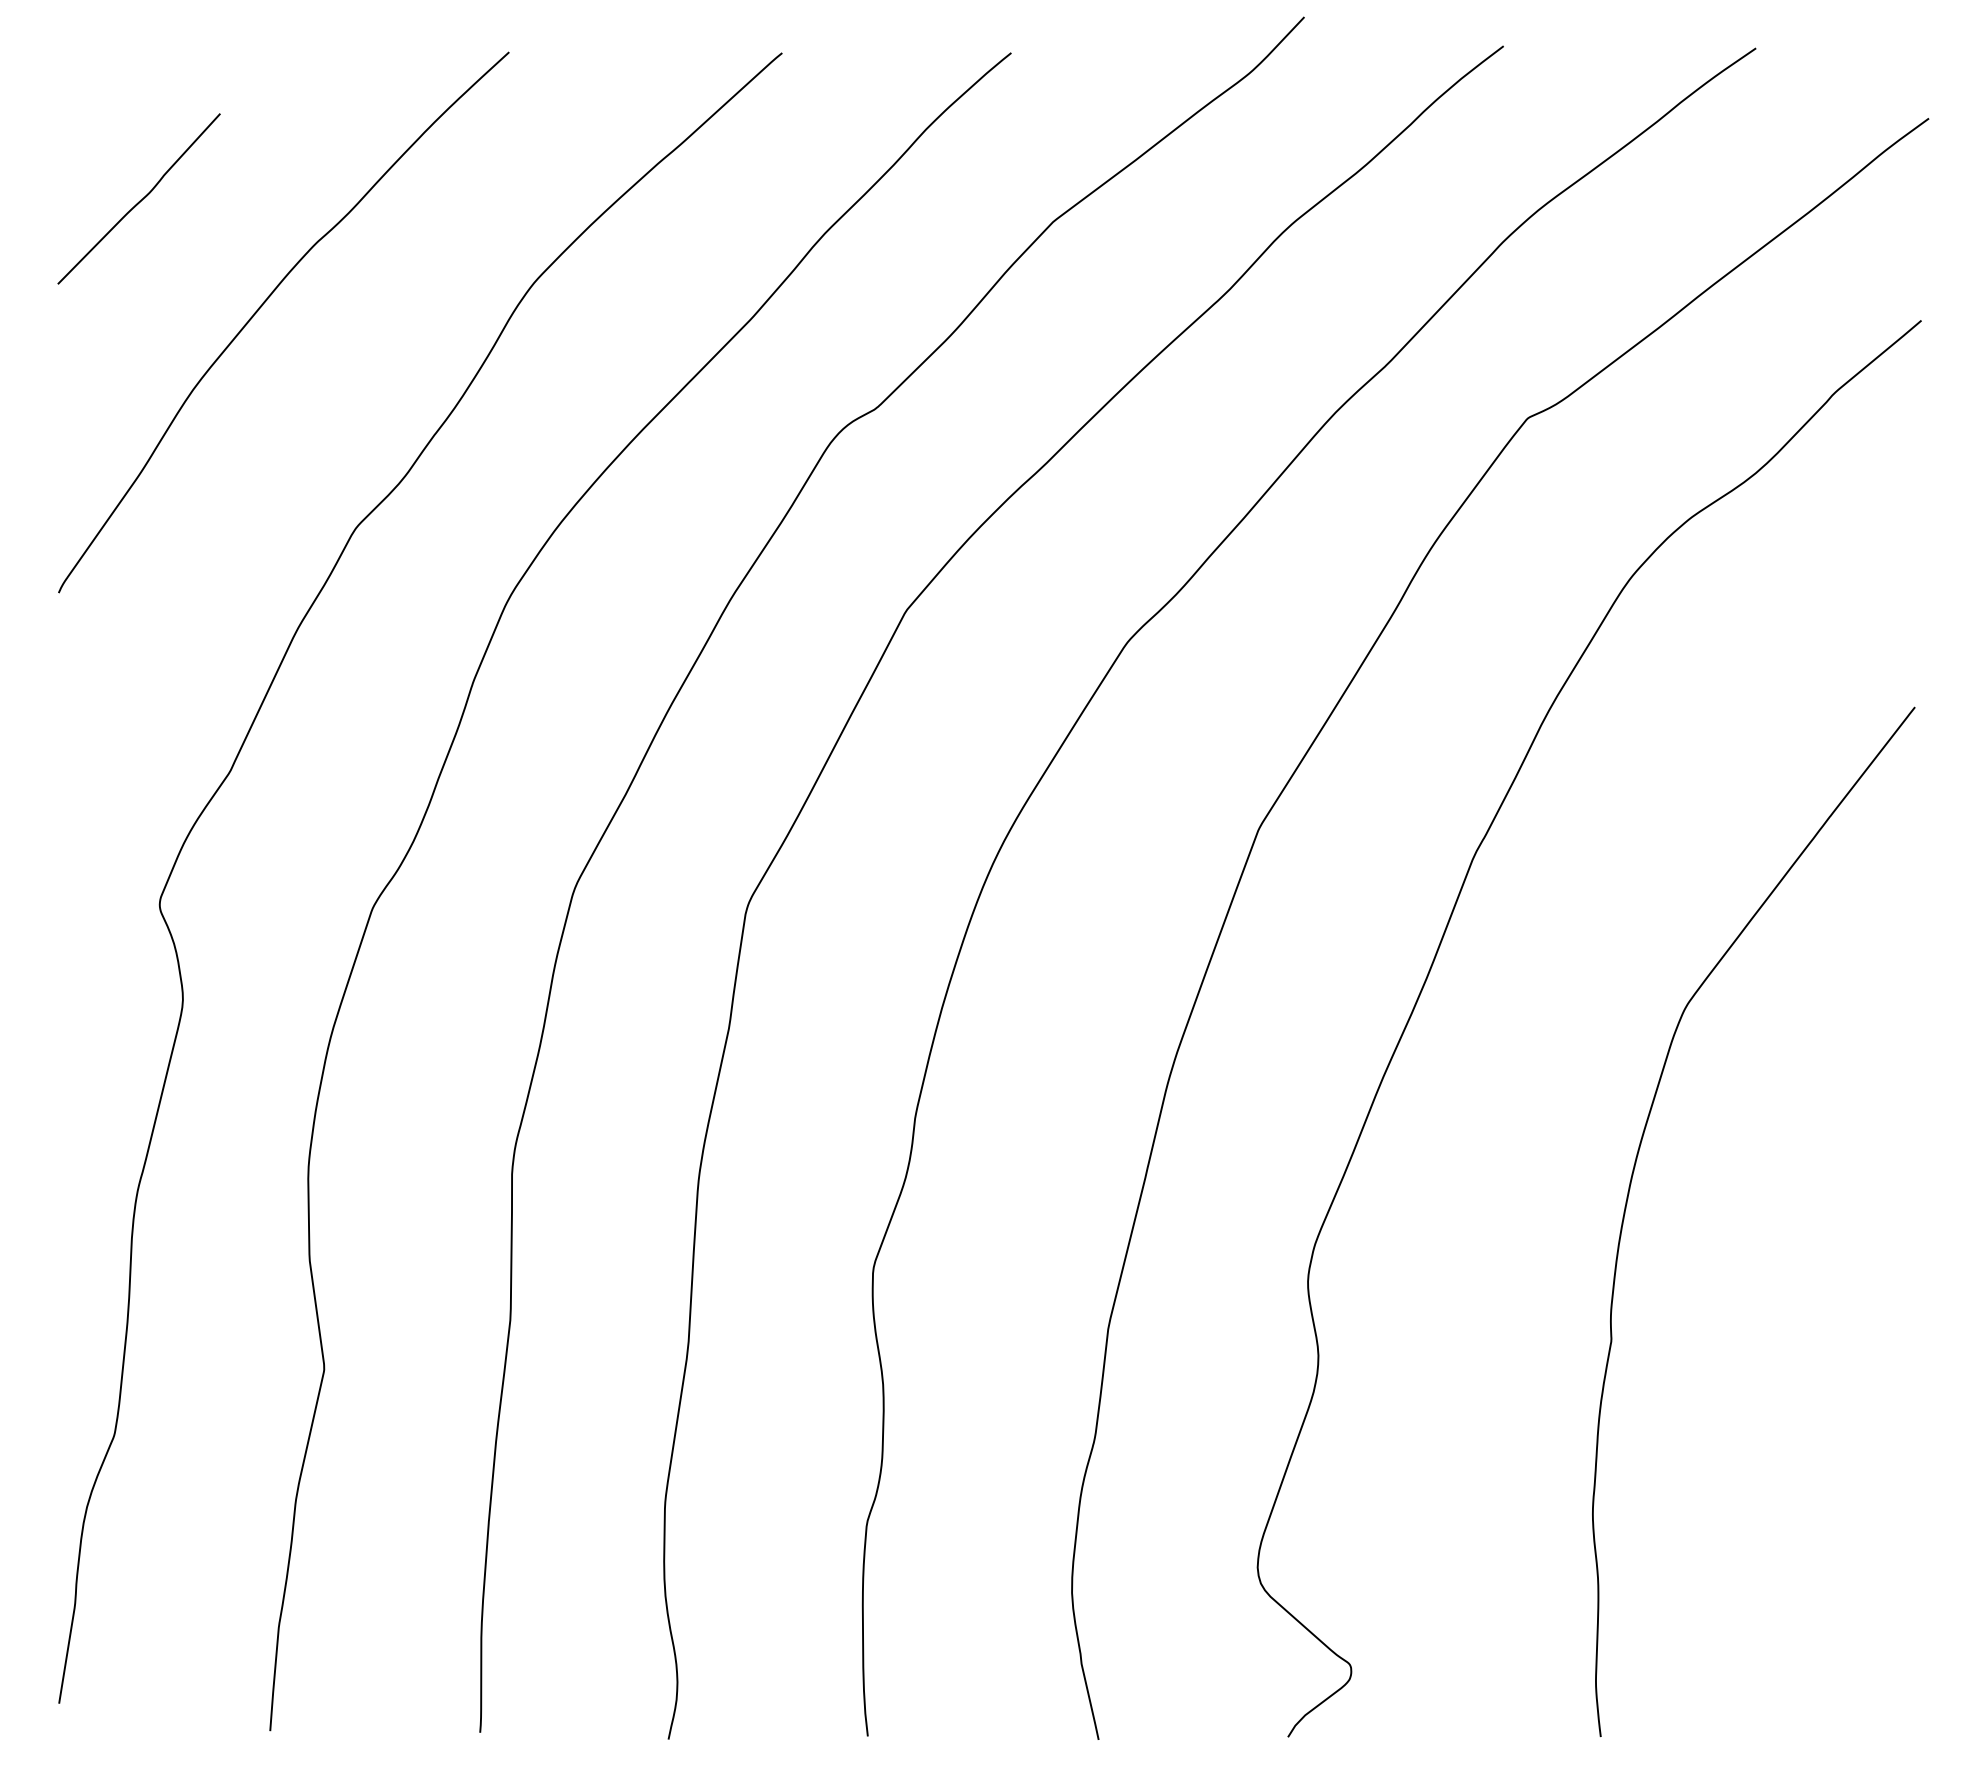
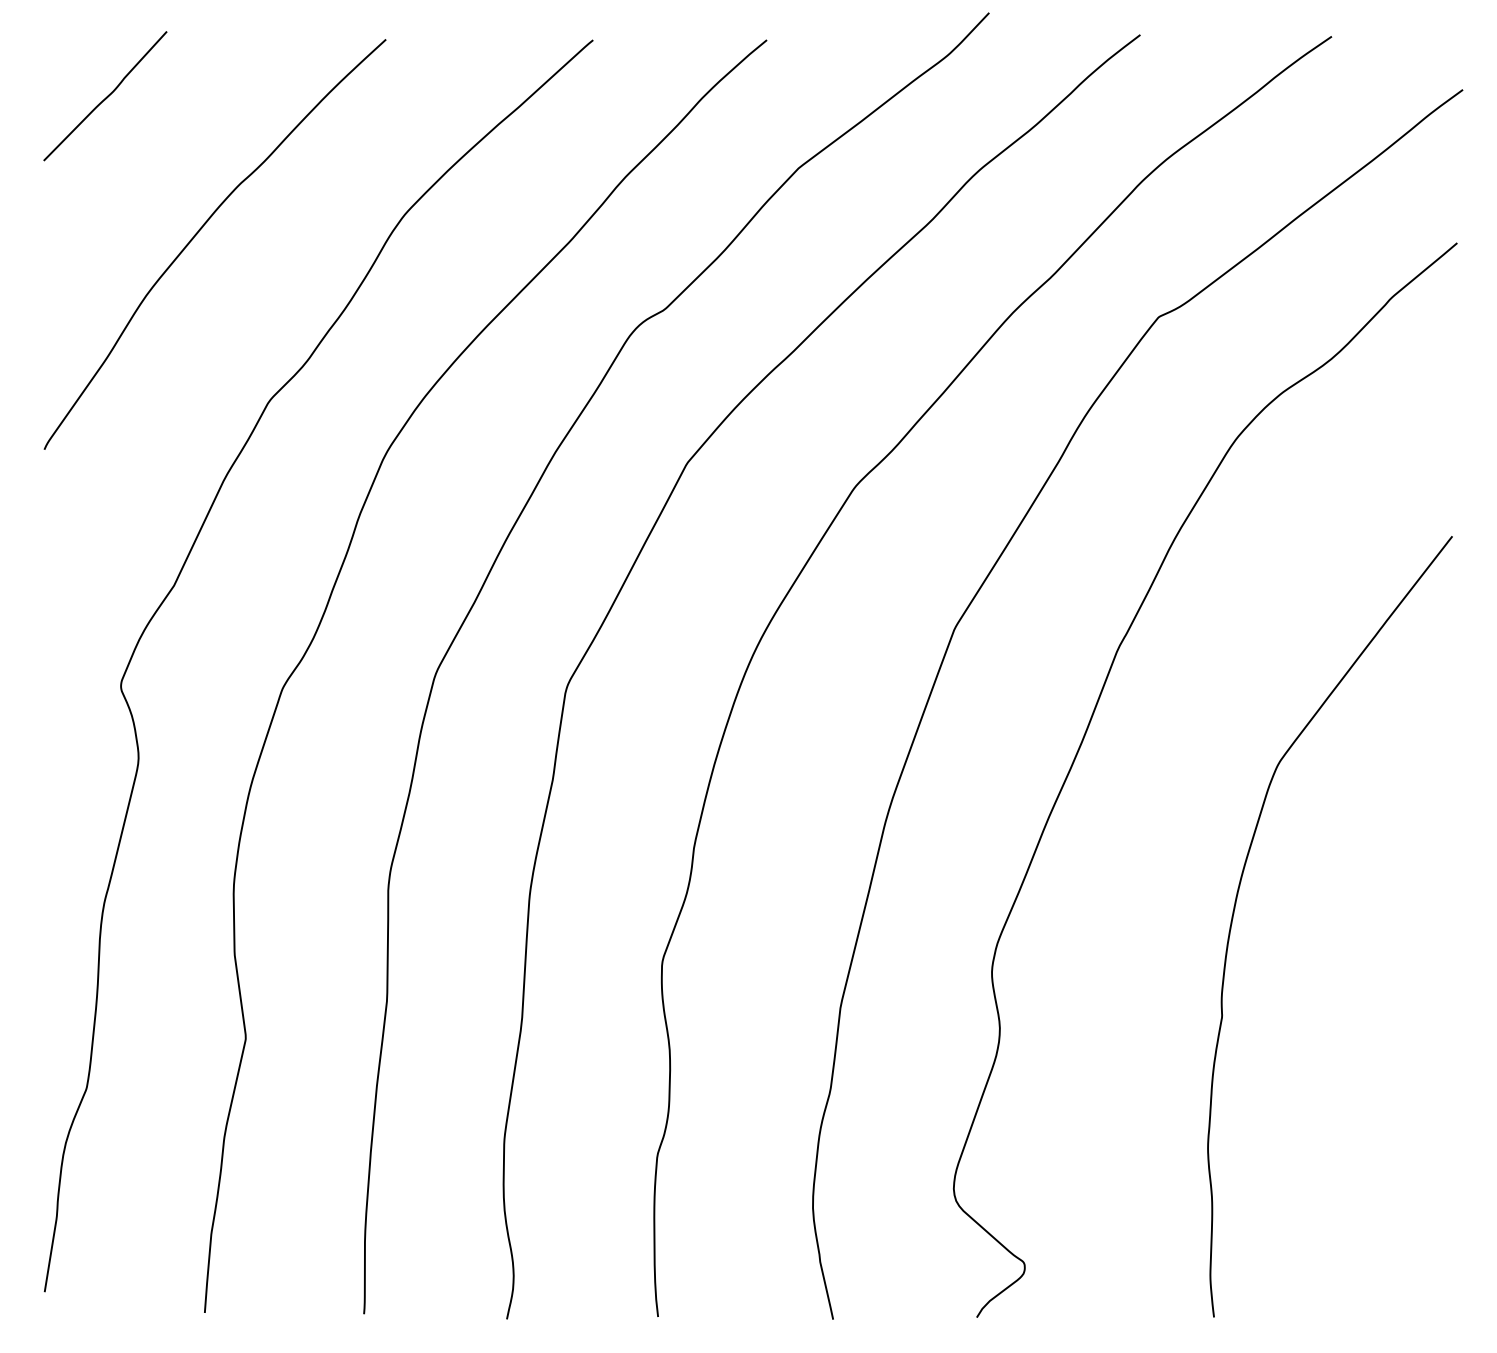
curve: (139, 200) -> (105, 97), moved

